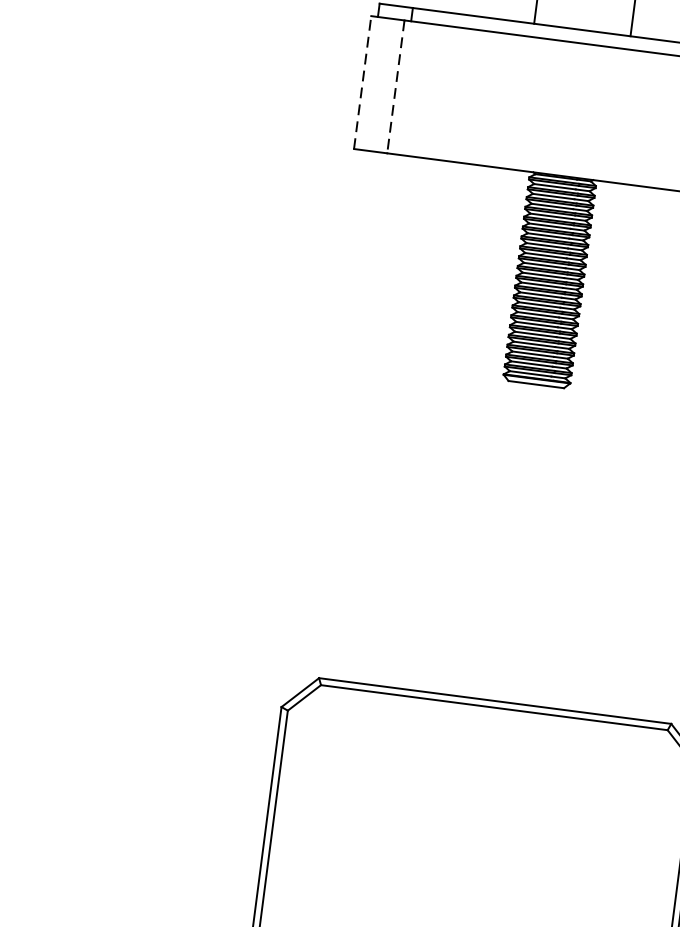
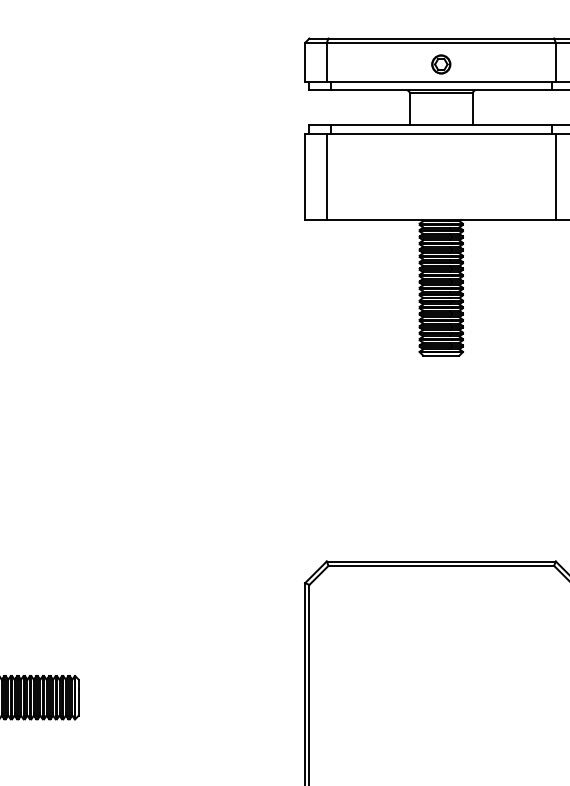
line: (363, 82) -> (305, 176), dashed -> solid
line: (395, 87) -> (326, 177), dashed -> solid

